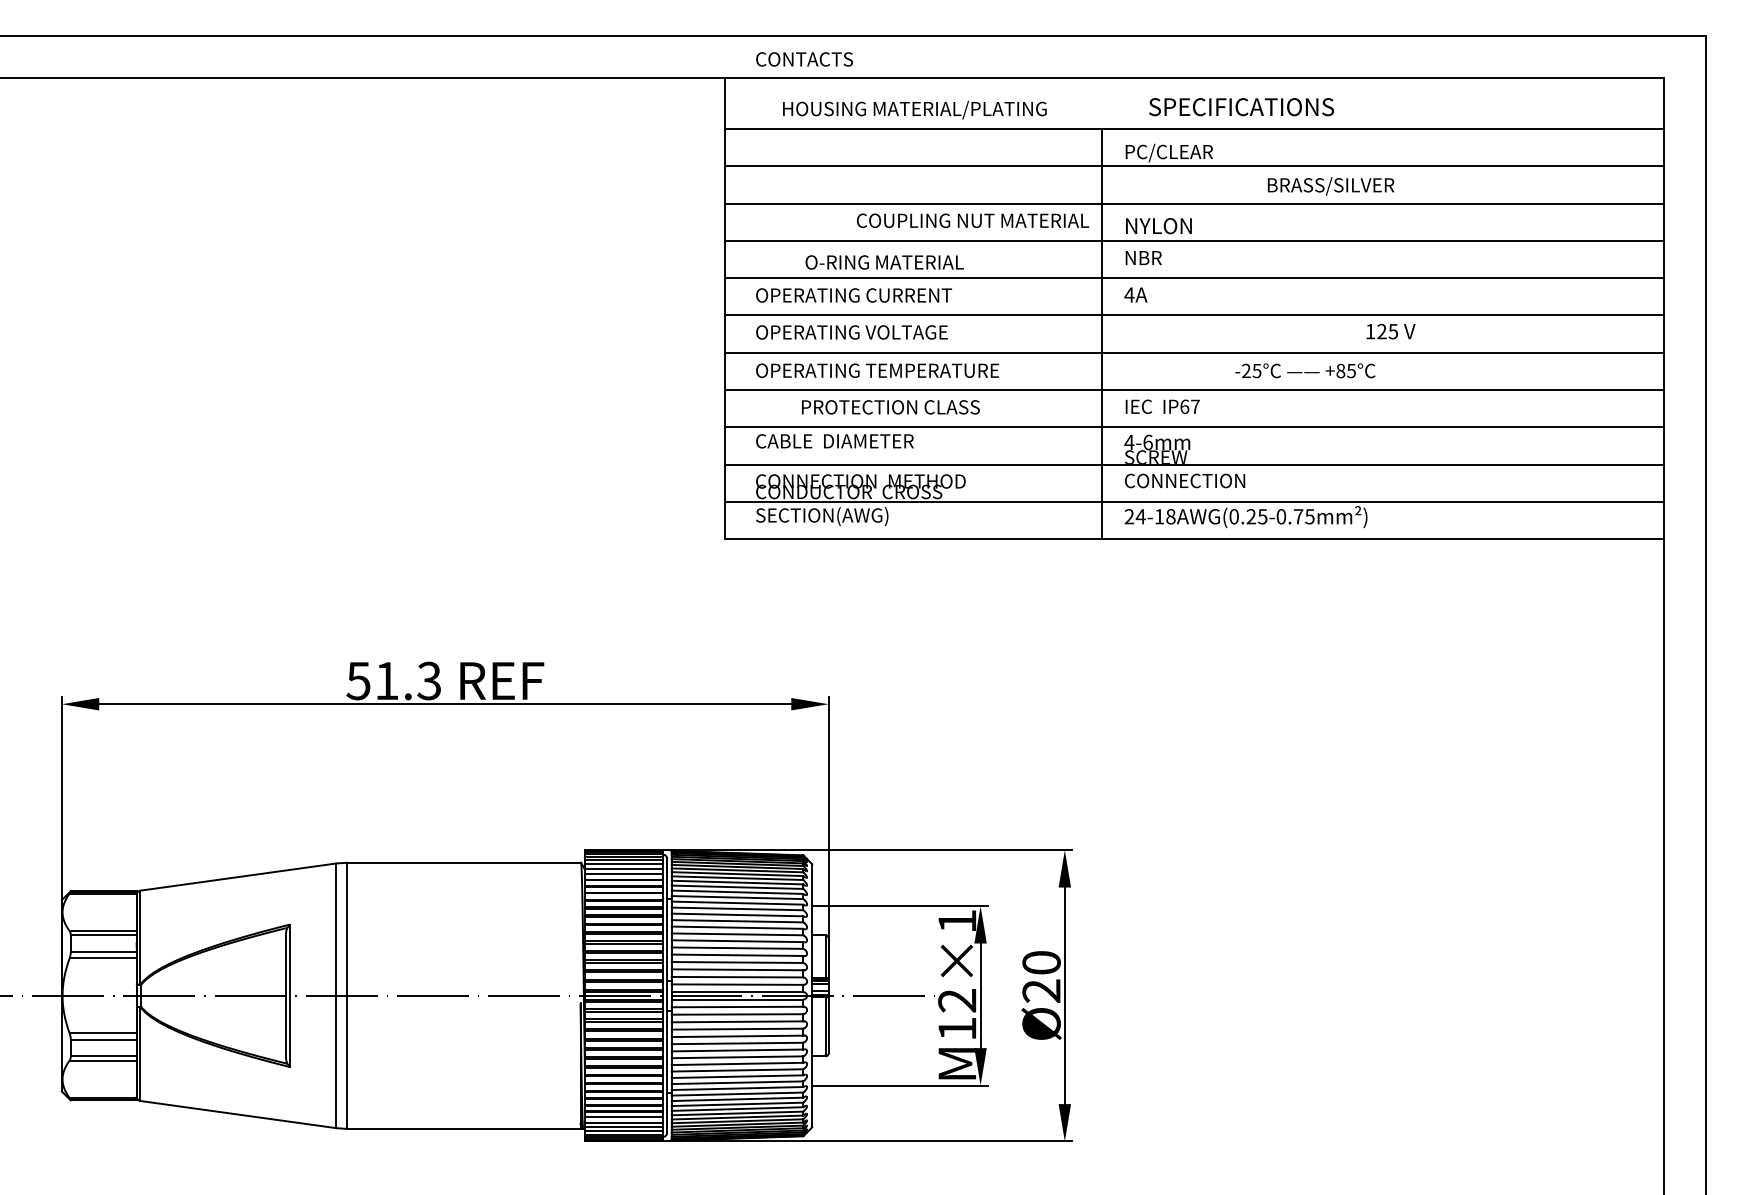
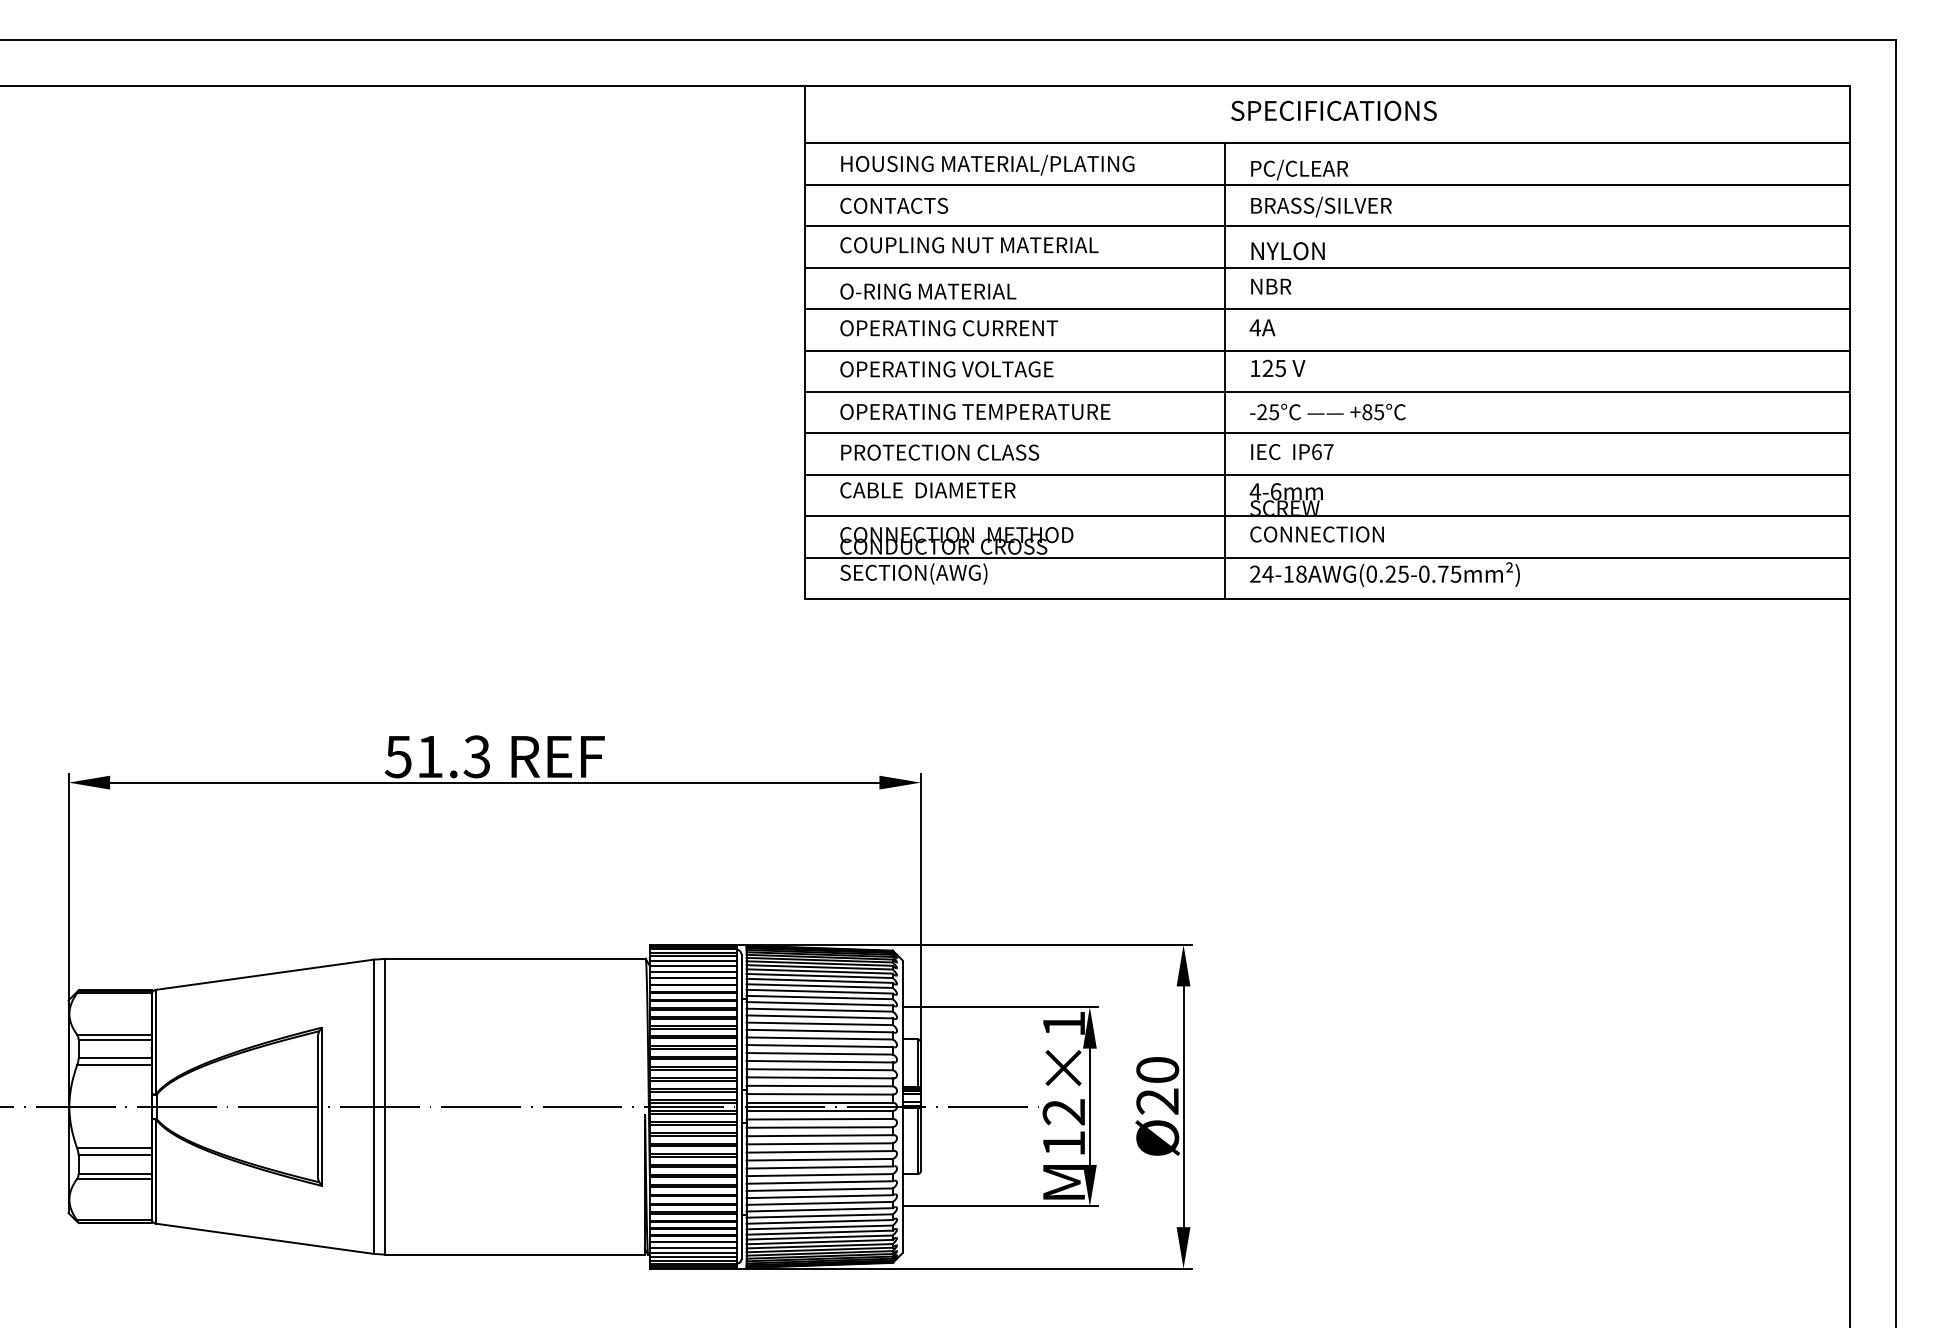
text: (804, 59) -> (894, 205), moved
text: (1241, 106) -> (1333, 110), moved
text: (914, 109) -> (987, 164), moved
text: (1331, 185) -> (1321, 206), moved
text: (973, 221) -> (969, 245), moved
text: (884, 262) -> (928, 291), moved
text: (1391, 331) -> (1278, 368), moved
text: (1305, 370) -> (1327, 411), moved
text: (891, 407) -> (940, 452), moved

